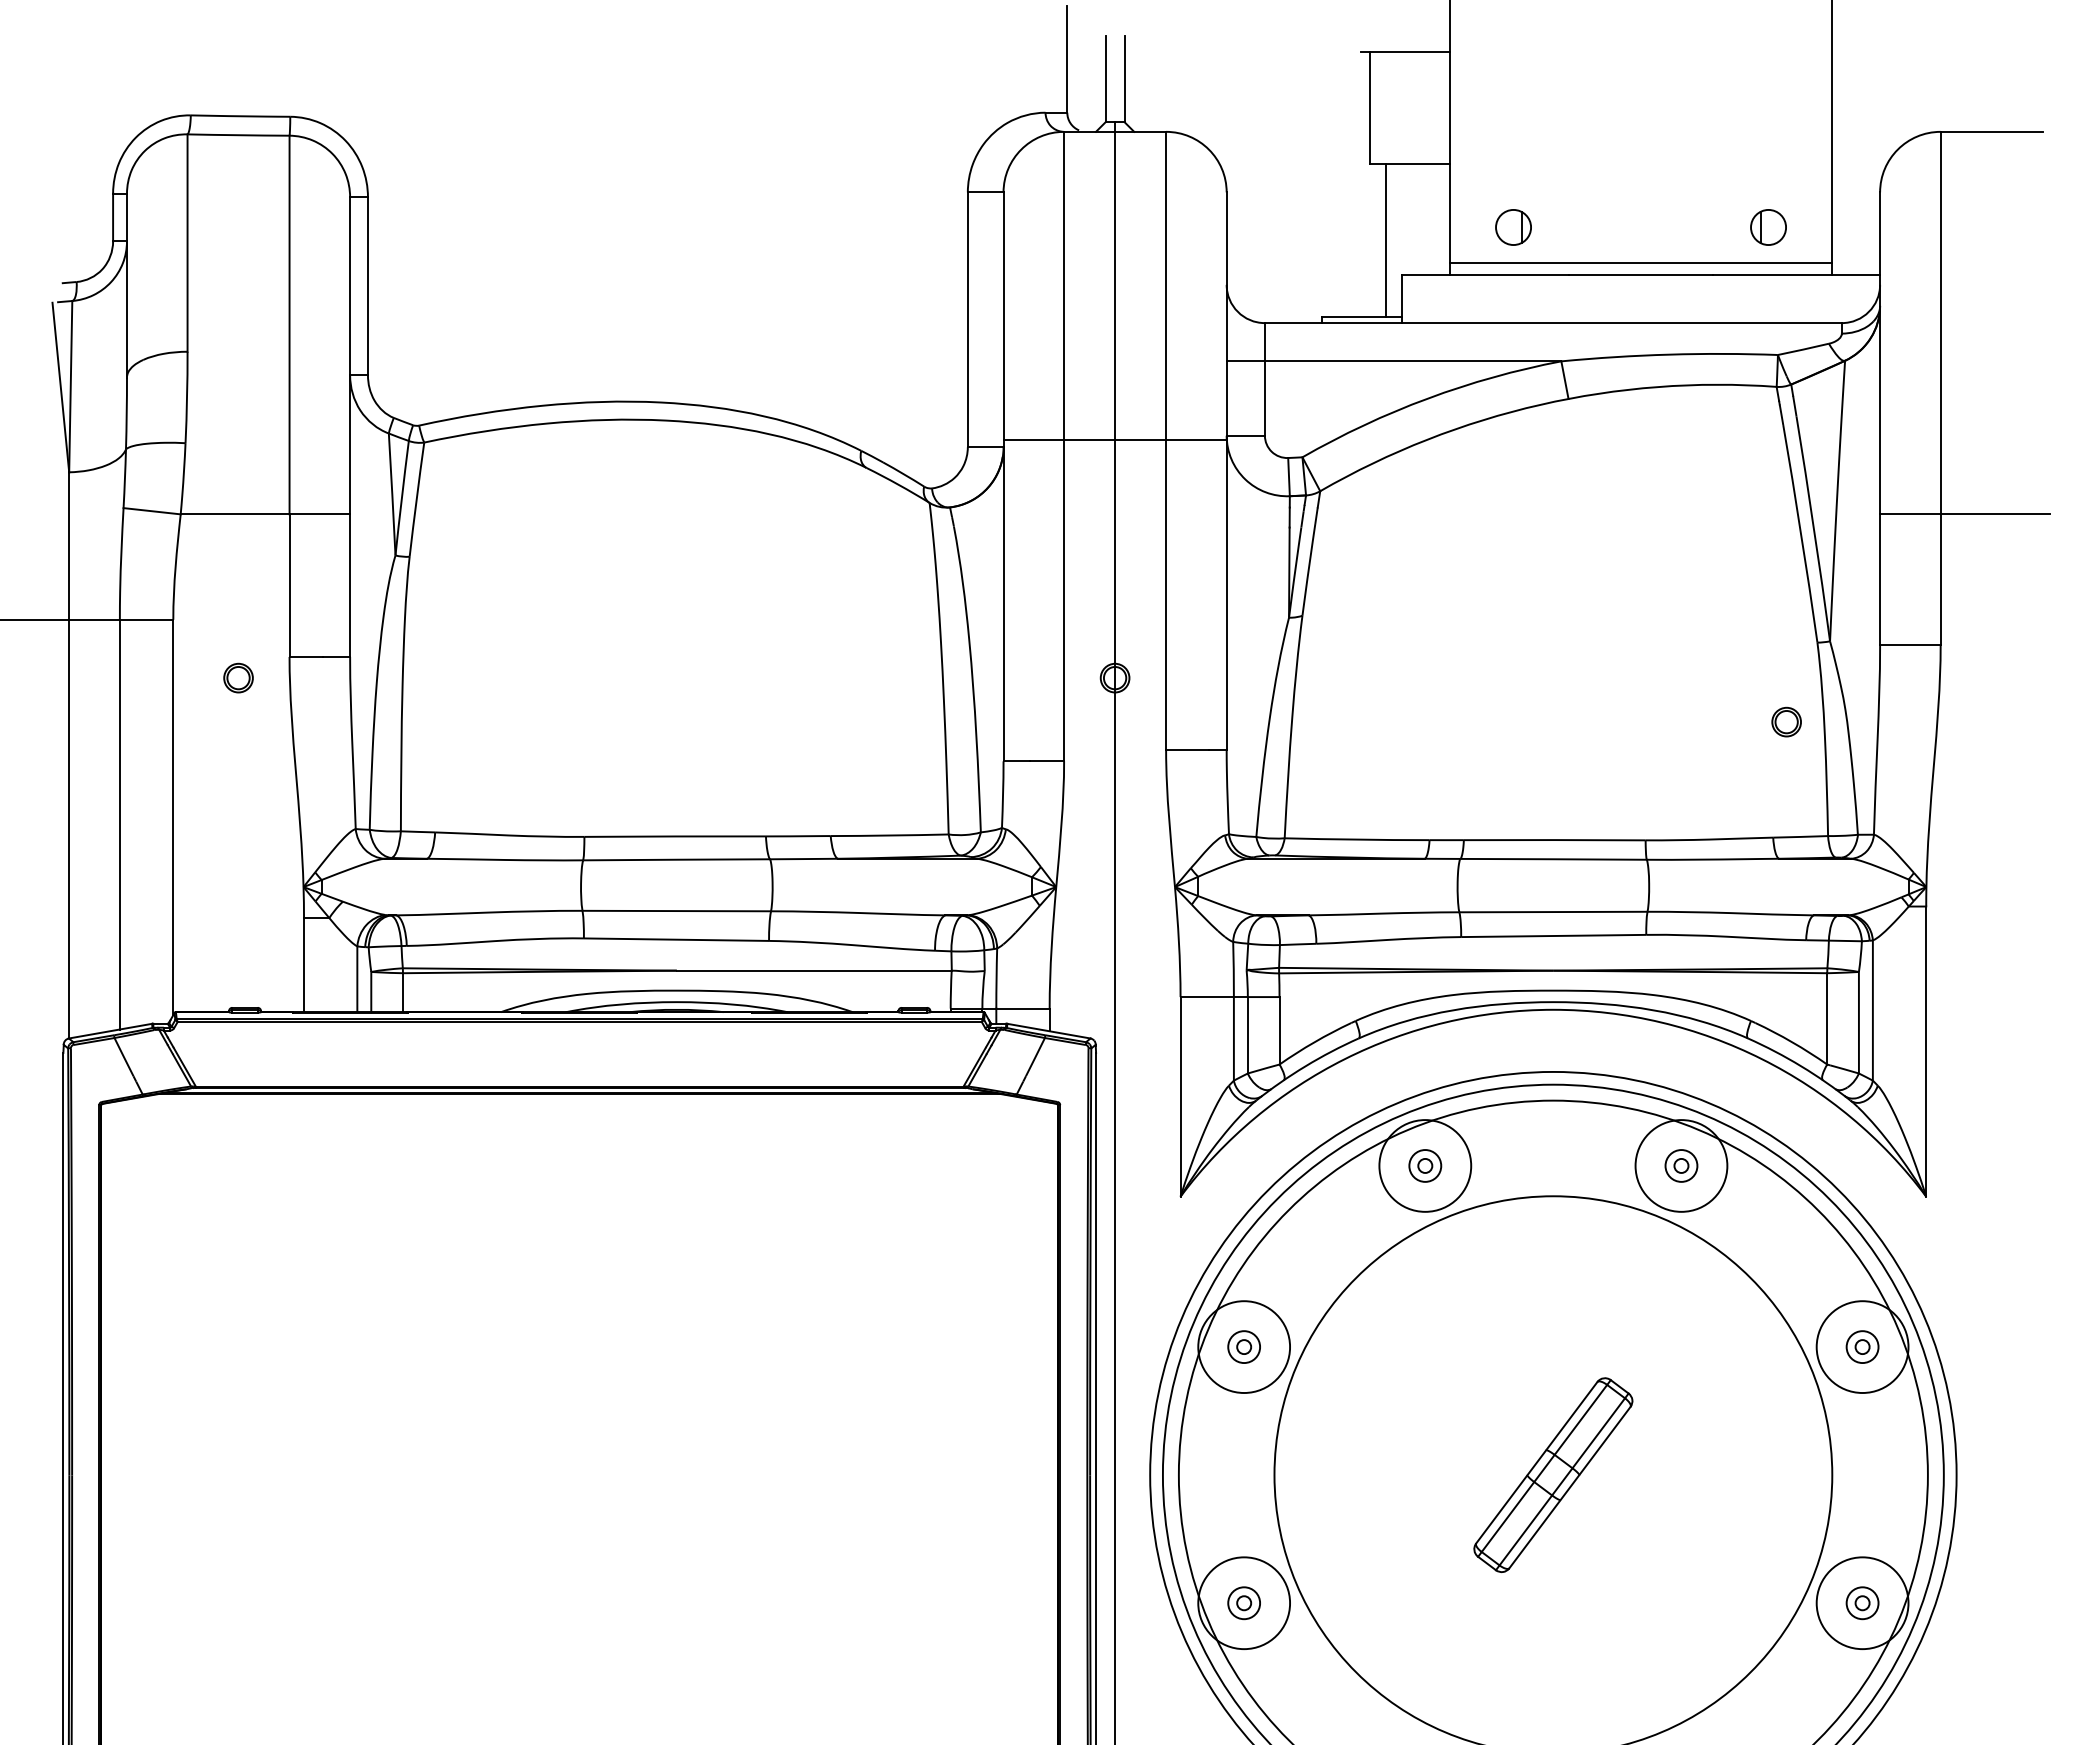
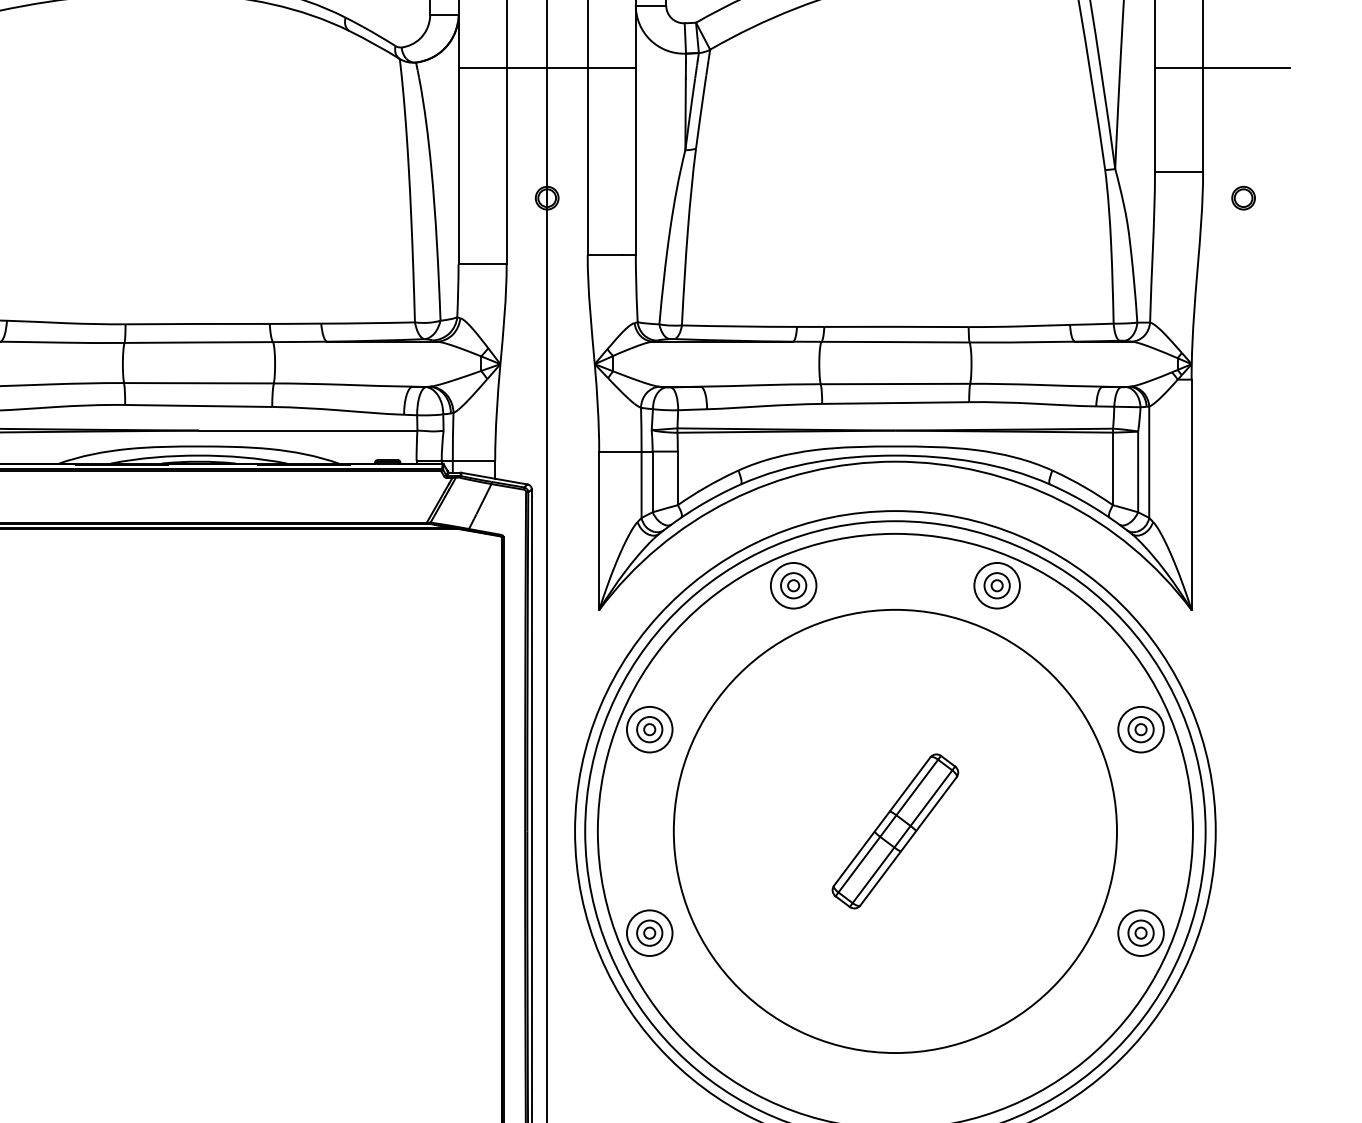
line: (1114, 440) -> (546, 68), moved
part: (1786, 721) -> (1243, 197), moved
circle: (1425, 1165) -> (793, 585), size x0.62
circle: (1681, 1165) -> (997, 585), size x0.62
circle: (1243, 1346) -> (649, 729), size x0.62
circle: (1862, 1346) -> (1140, 729), size x0.62
circle: (1243, 1602) -> (649, 932), size x0.62
circle: (1862, 1602) -> (1140, 932), size x0.62

